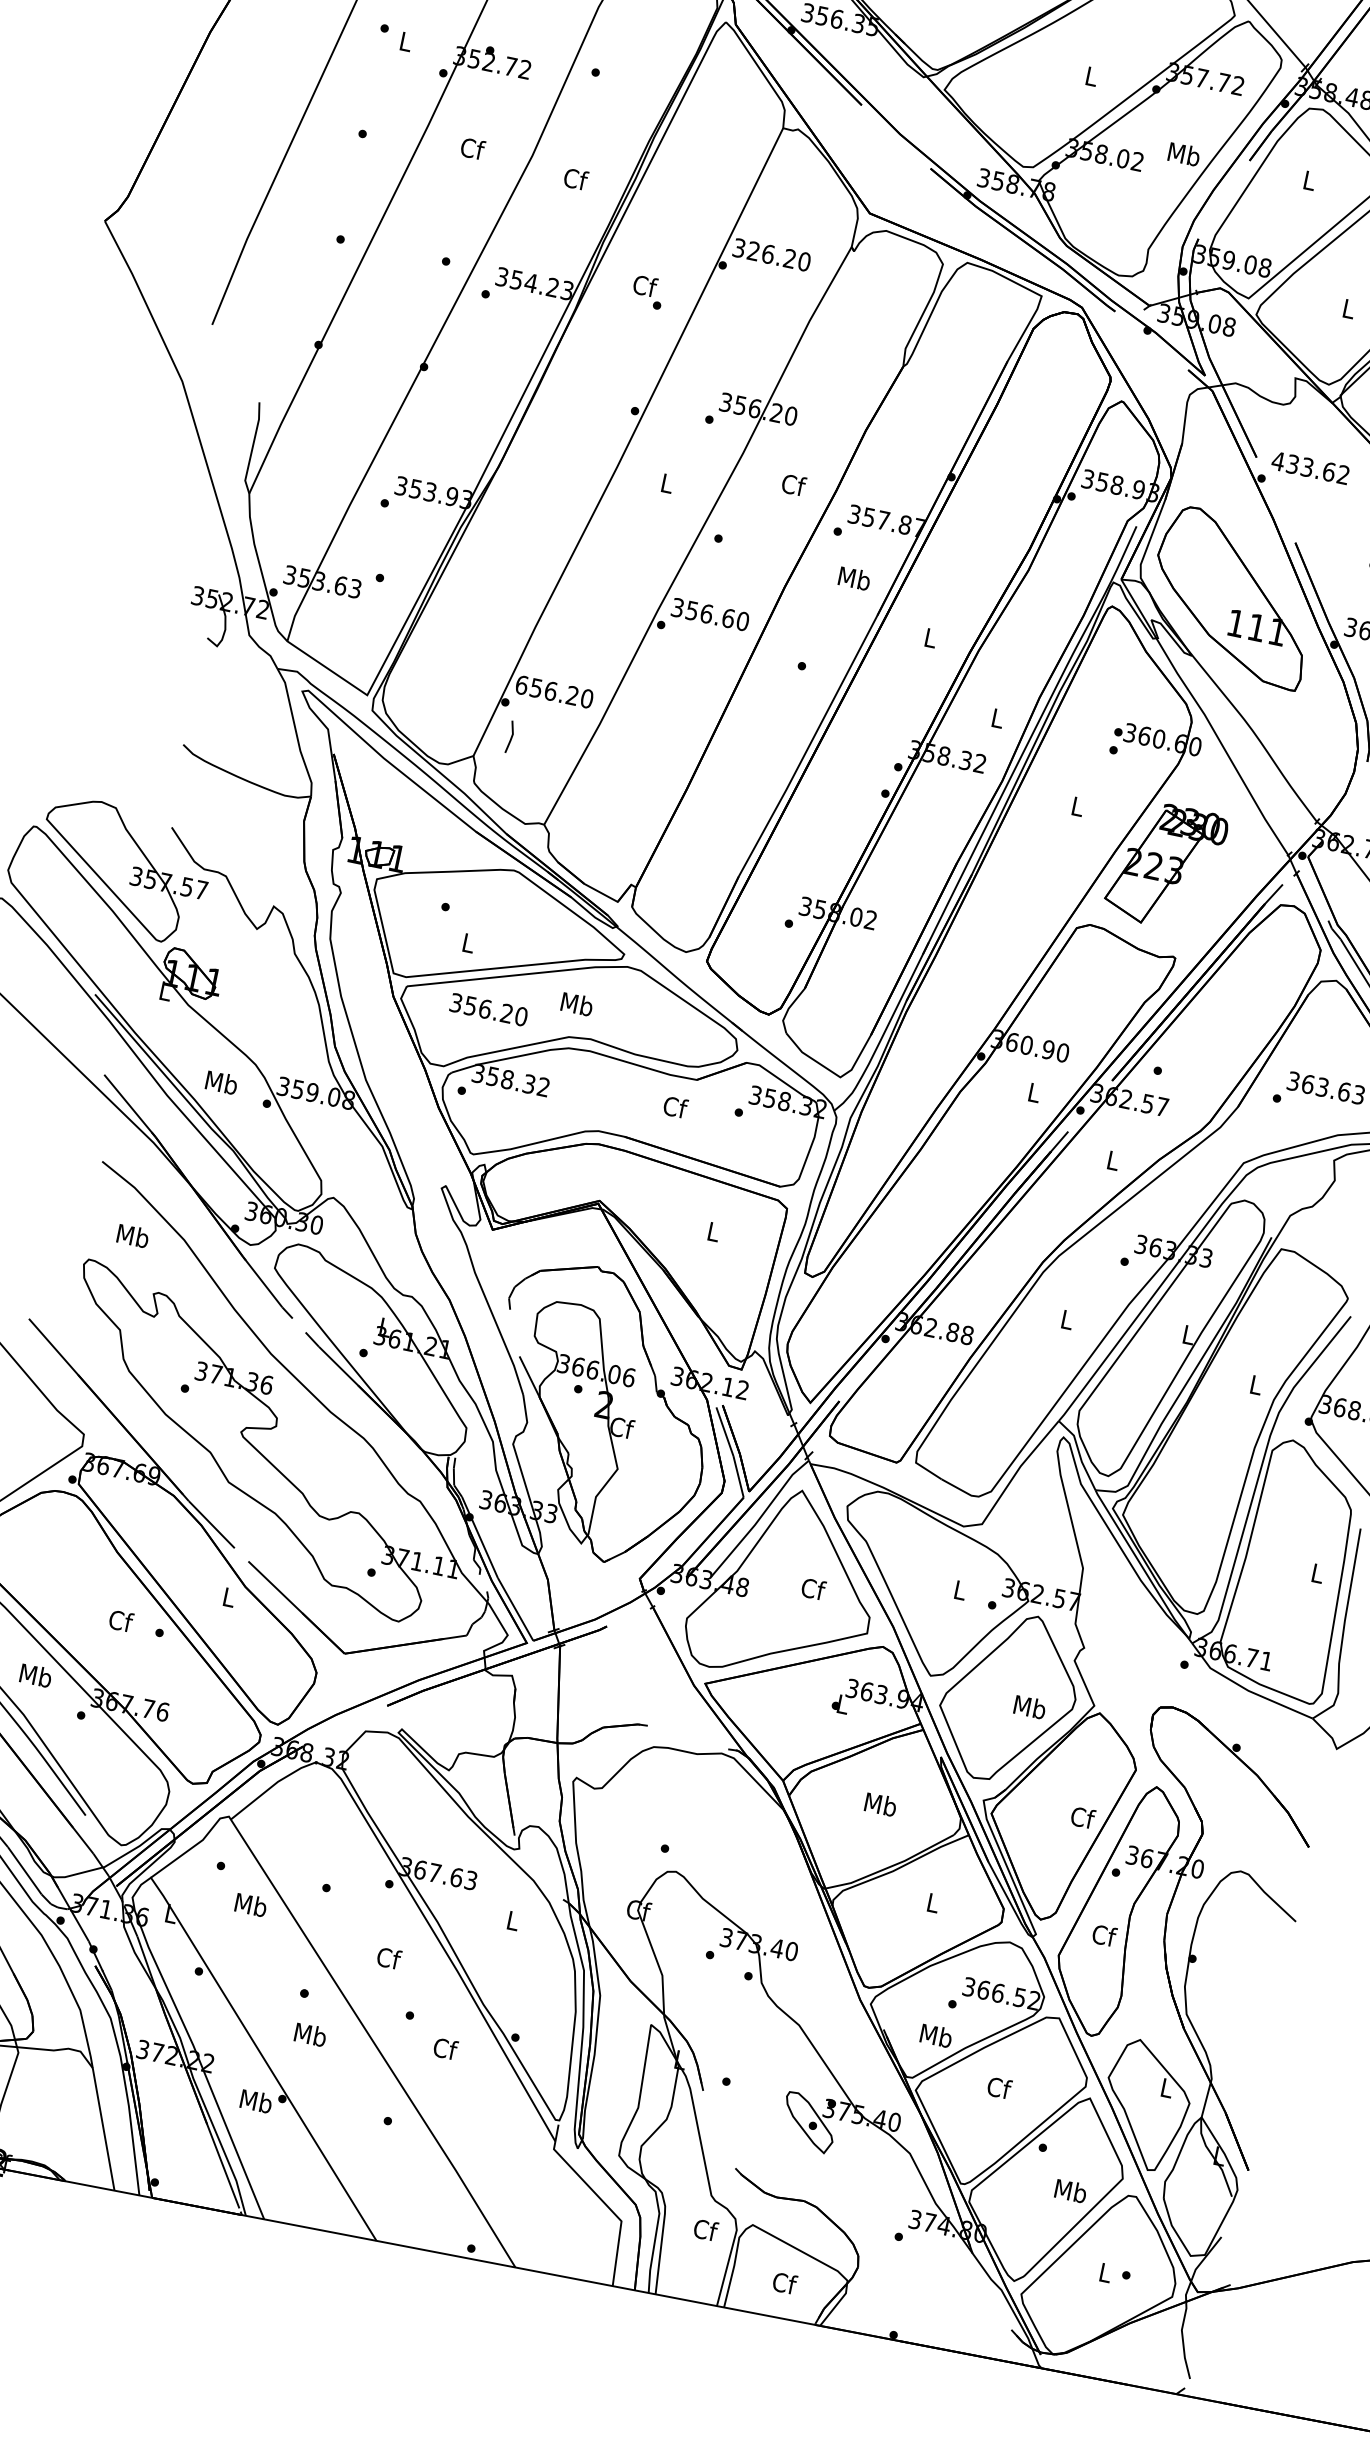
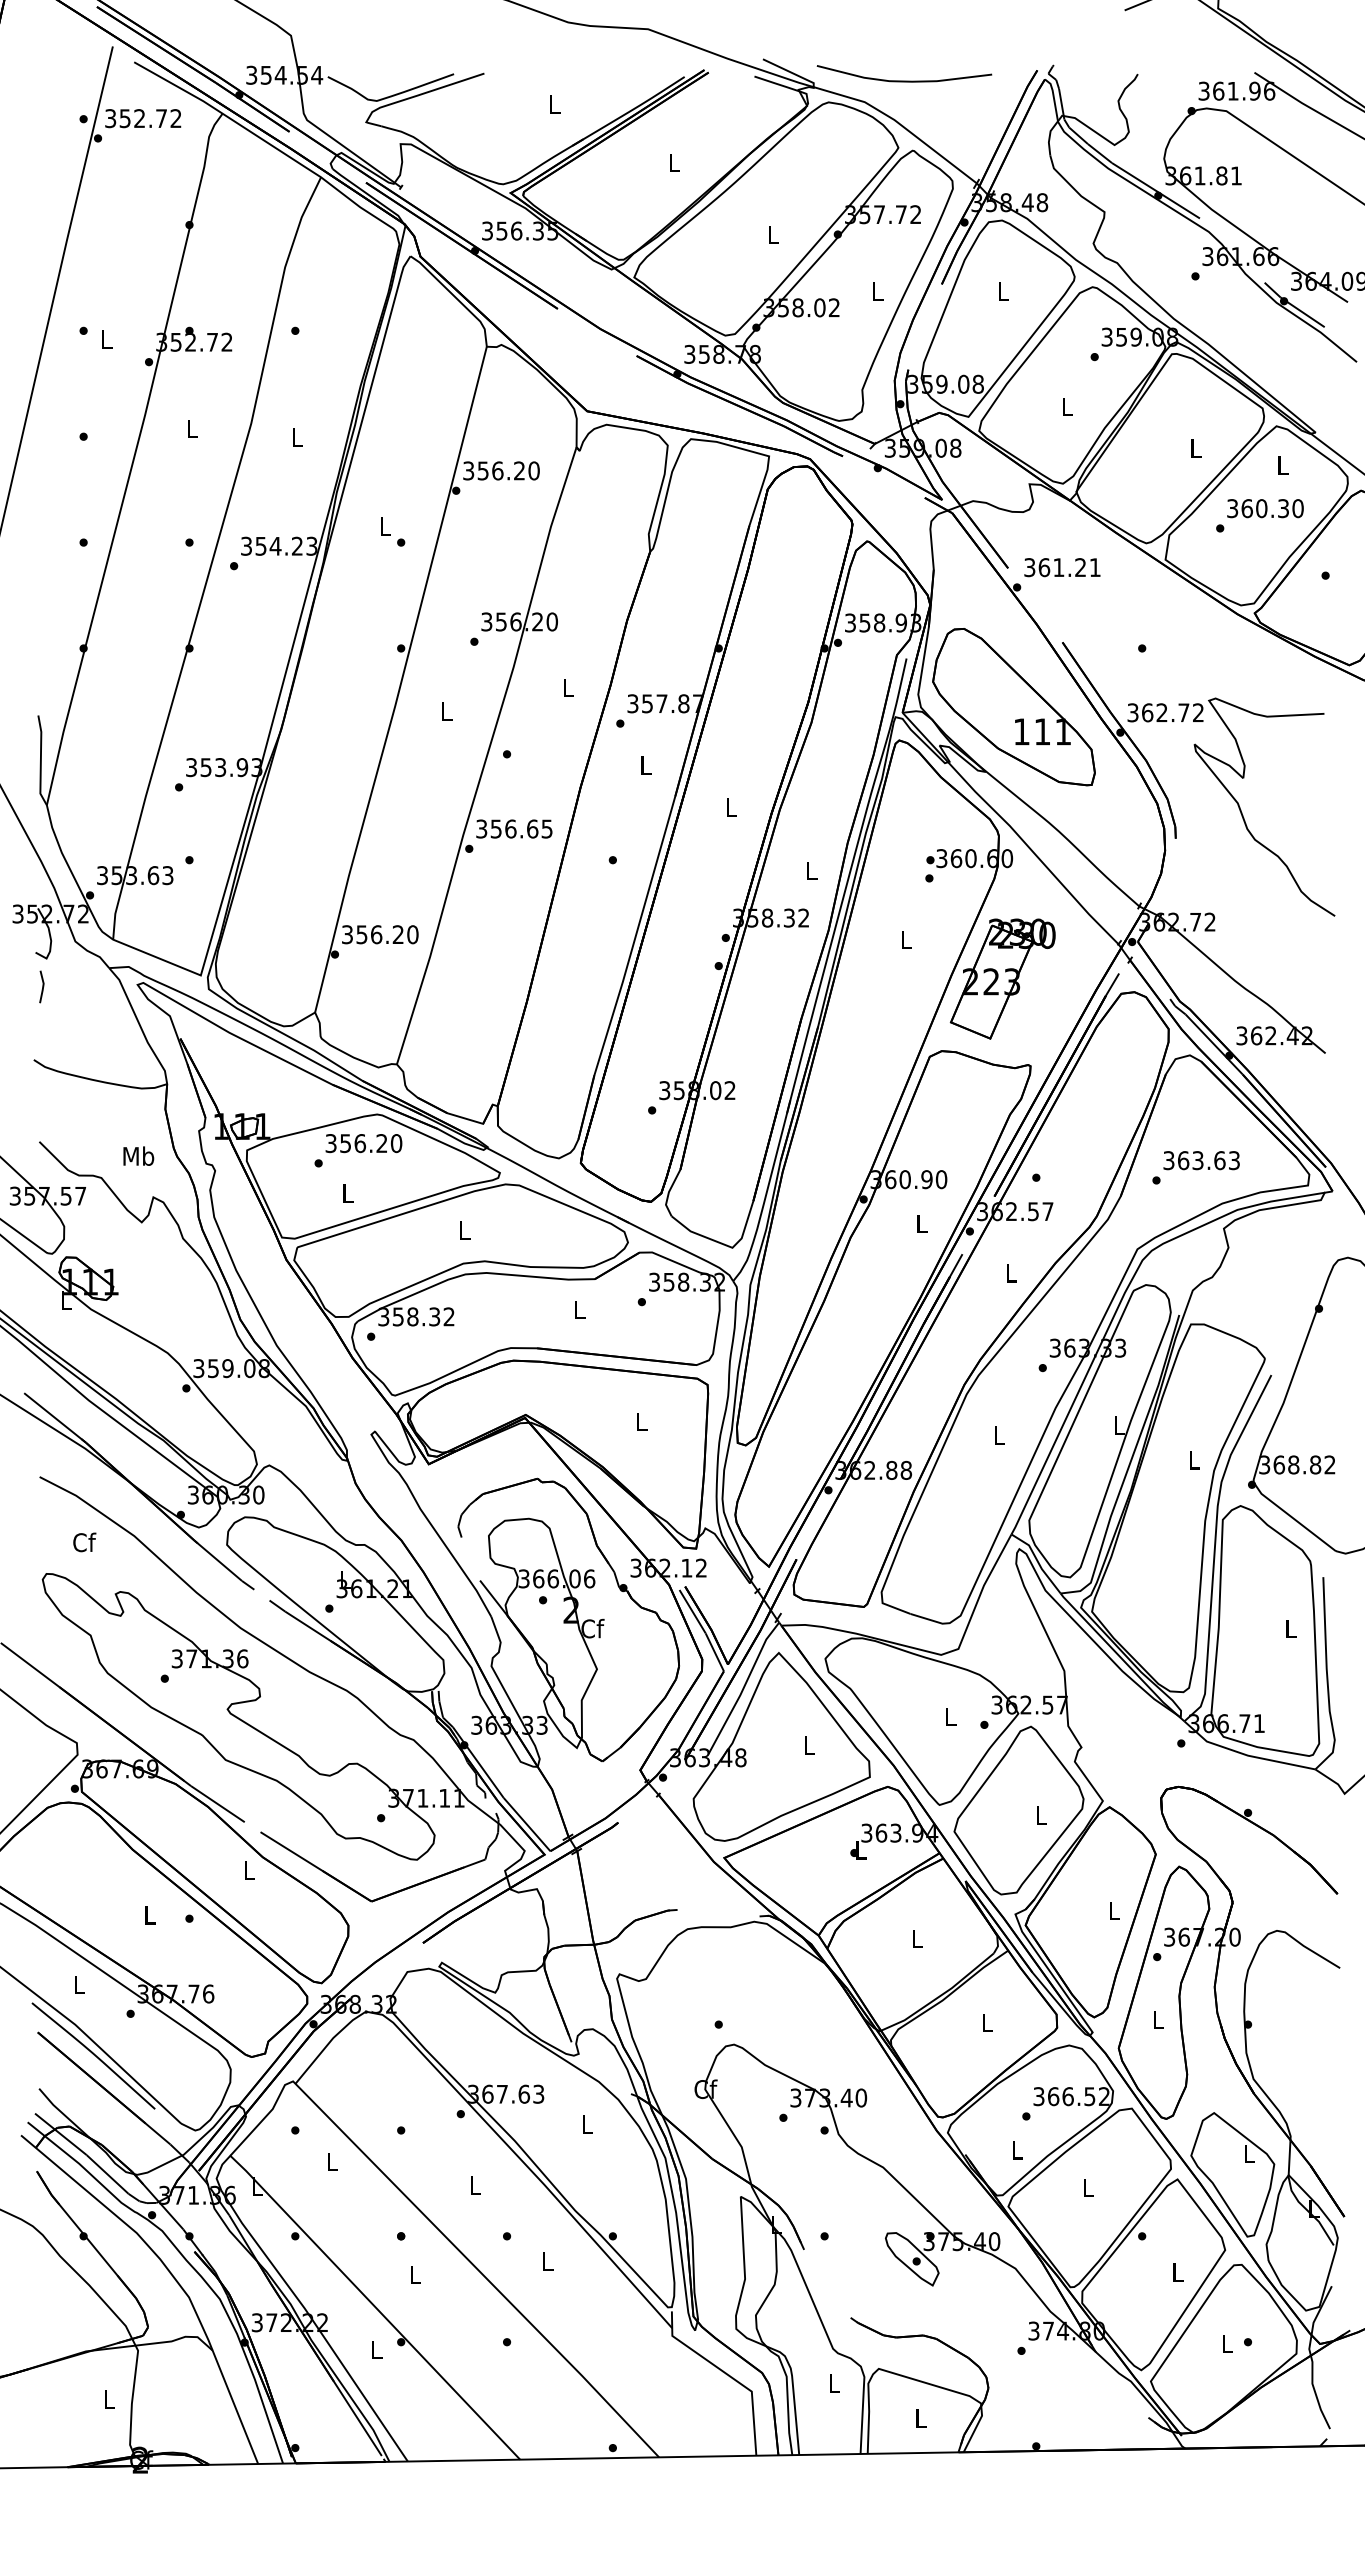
text: (472, 148) -> (192, 428), Cf -> L
text: (1184, 154) -> (877, 291), Mb -> L
text: (575, 179) -> (297, 437), Cf -> L
text: (753, 250) -> (482, 470), 326.20 -> 356.20
text: (644, 285) -> (385, 525), Cf -> L
text: (1309, 467) -> (1061, 567), 433.62 -> 361.21
text: (793, 484) -> (568, 687), Cf -> L
text: (854, 578) -> (645, 765), Mb -> L
text: (742, 620) -> (546, 828), 356.60 -> 356.65
text: (521, 684) -> (347, 934), 656.20 -> 356.20
line: (511, 736) -> (42, 986), moved
text: (576, 1004) -> (464, 1230), Mb -> L
text: (488, 1009) -> (363, 1143), moved
text: (221, 1081) -> (138, 1155), moved
text: (675, 1106) -> (579, 1309), Cf -> L
text: (133, 1236) -> (84, 1542), Mb -> Cf
text: (813, 1589) -> (809, 1745), Cf -> L
text: (120, 1620) -> (149, 1914), Cf -> L
text: (36, 1675) -> (79, 1984), Mb -> L
text: (1030, 1707) -> (1041, 1815), Mb -> L
text: (880, 1804) -> (917, 1938), Mb -> L
text: (1083, 1817) -> (1114, 1910), Cf -> L
text: (250, 1904) -> (331, 2161), Mb -> L
text: (1104, 1935) -> (1158, 2019), Cf -> L
text: (389, 1958) -> (475, 2185), Cf -> L
text: (310, 2034) -> (415, 2274), Mb -> L
text: (936, 2035) -> (1017, 2149), Mb -> L
text: (445, 2048) -> (547, 2260), Cf -> L
text: (999, 2087) -> (1088, 2187), Cf -> L
text: (256, 2101) -> (376, 2349), Mb -> L
text: (1070, 2191) -> (1177, 2272), Mb -> L
text: (705, 2229) -> (834, 2382), Cf -> L
text: (784, 2283) -> (920, 2418), Cf -> L

